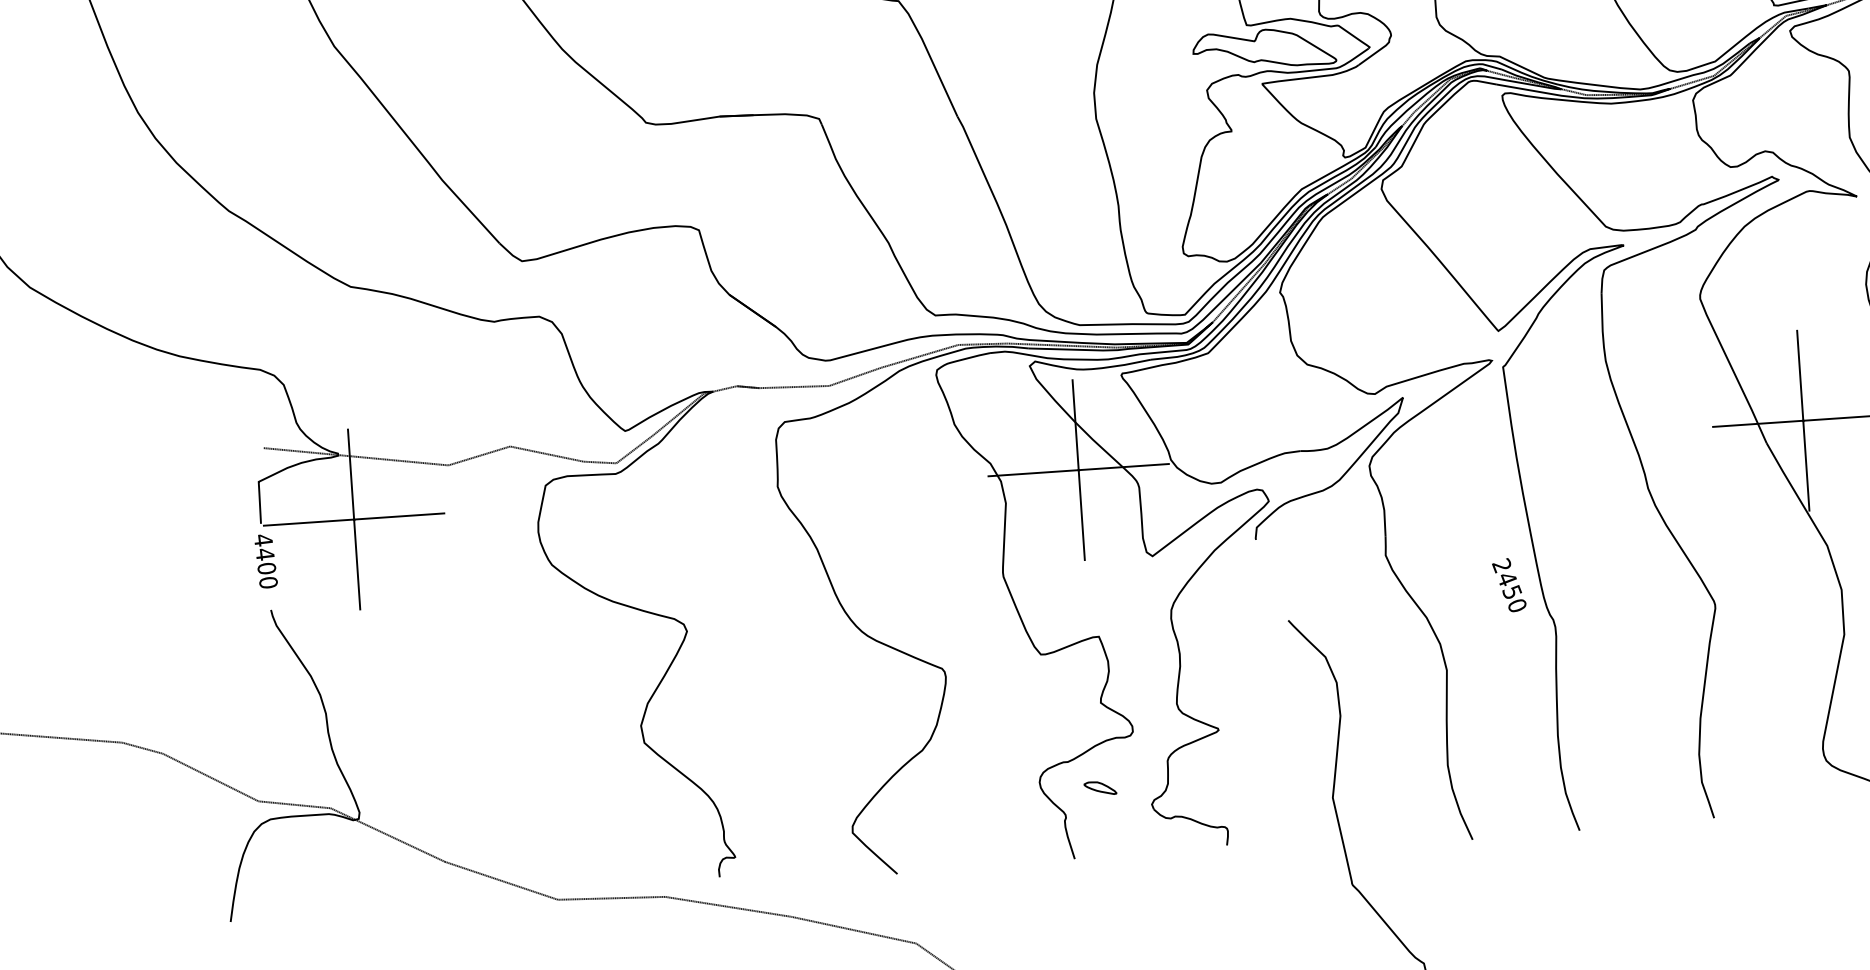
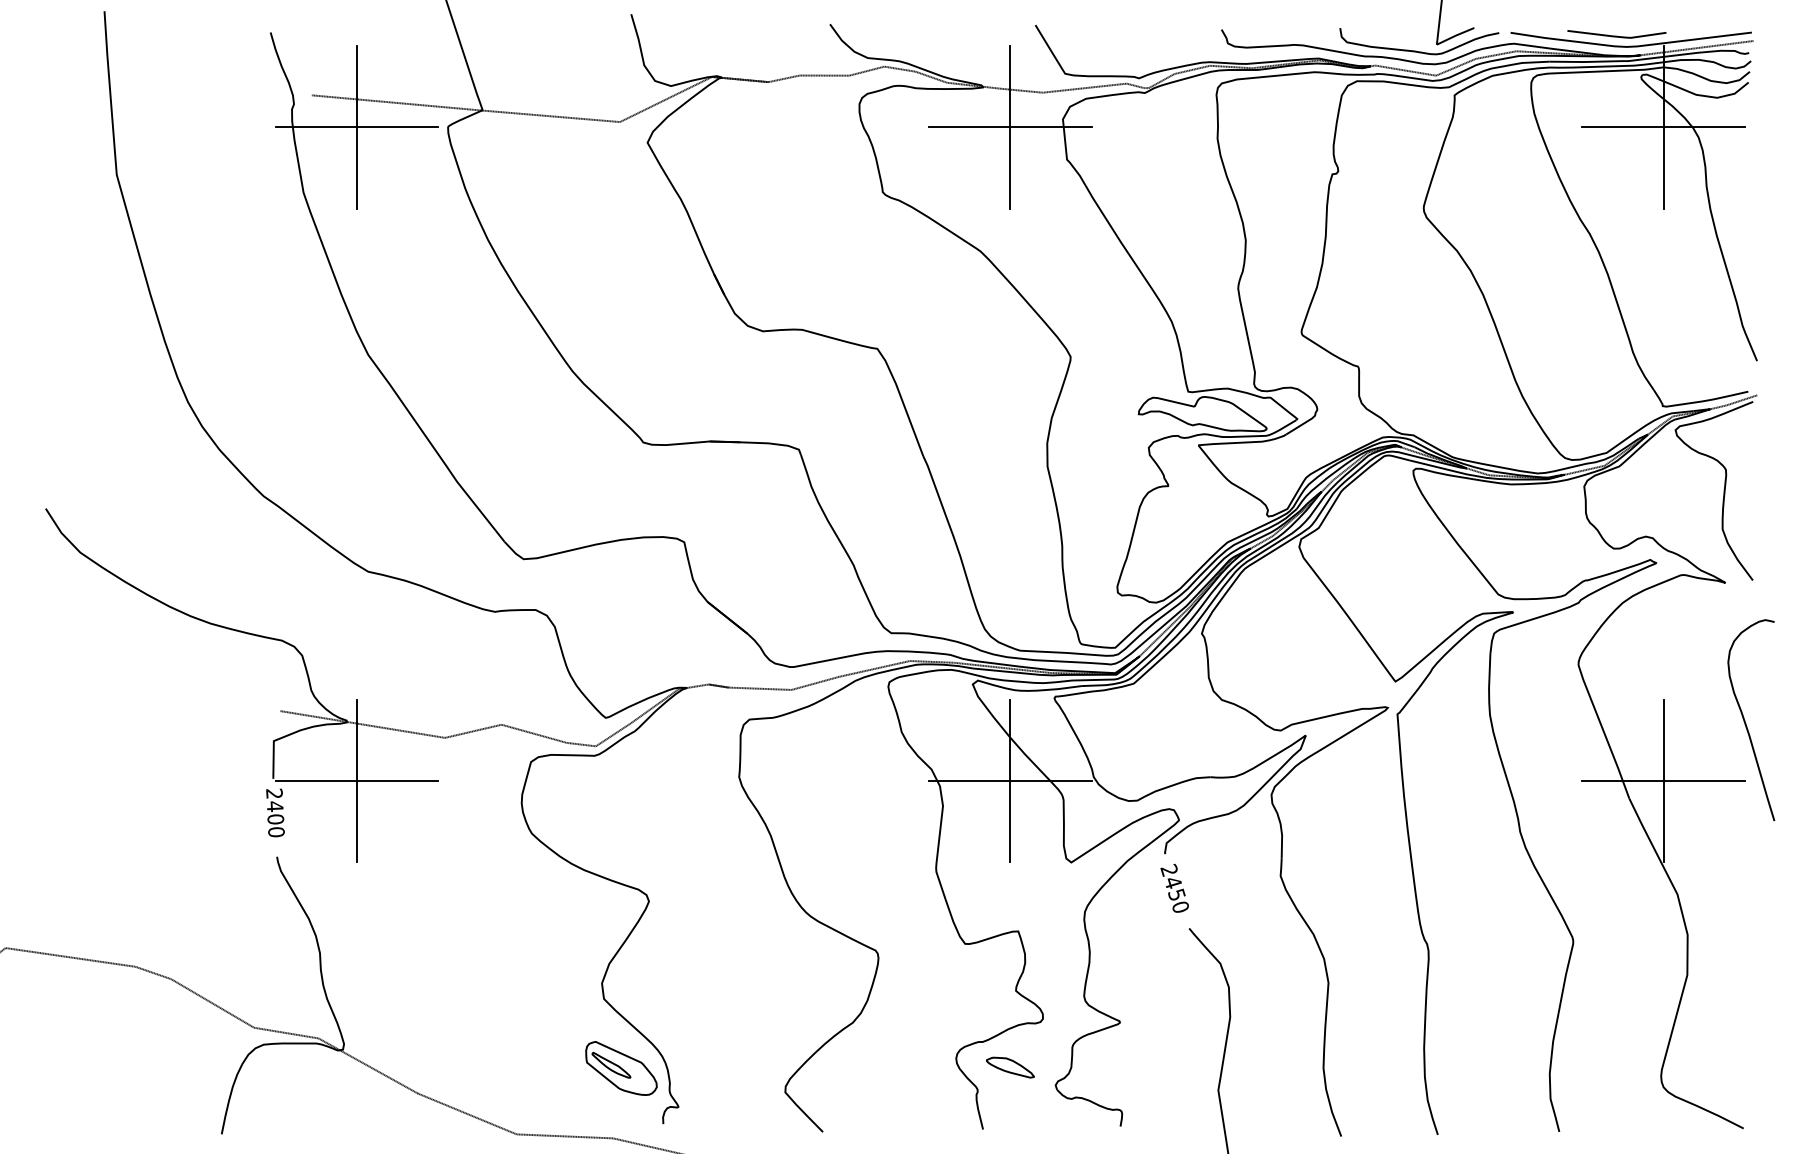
text: (263, 539) -> (274, 793), 4400 -> 2400
text: (1509, 585) -> (1174, 888), moved
part: (1100, 788) -> (1010, 1067), size x1.67
part: (669, 818) -> (621, 1068), added

